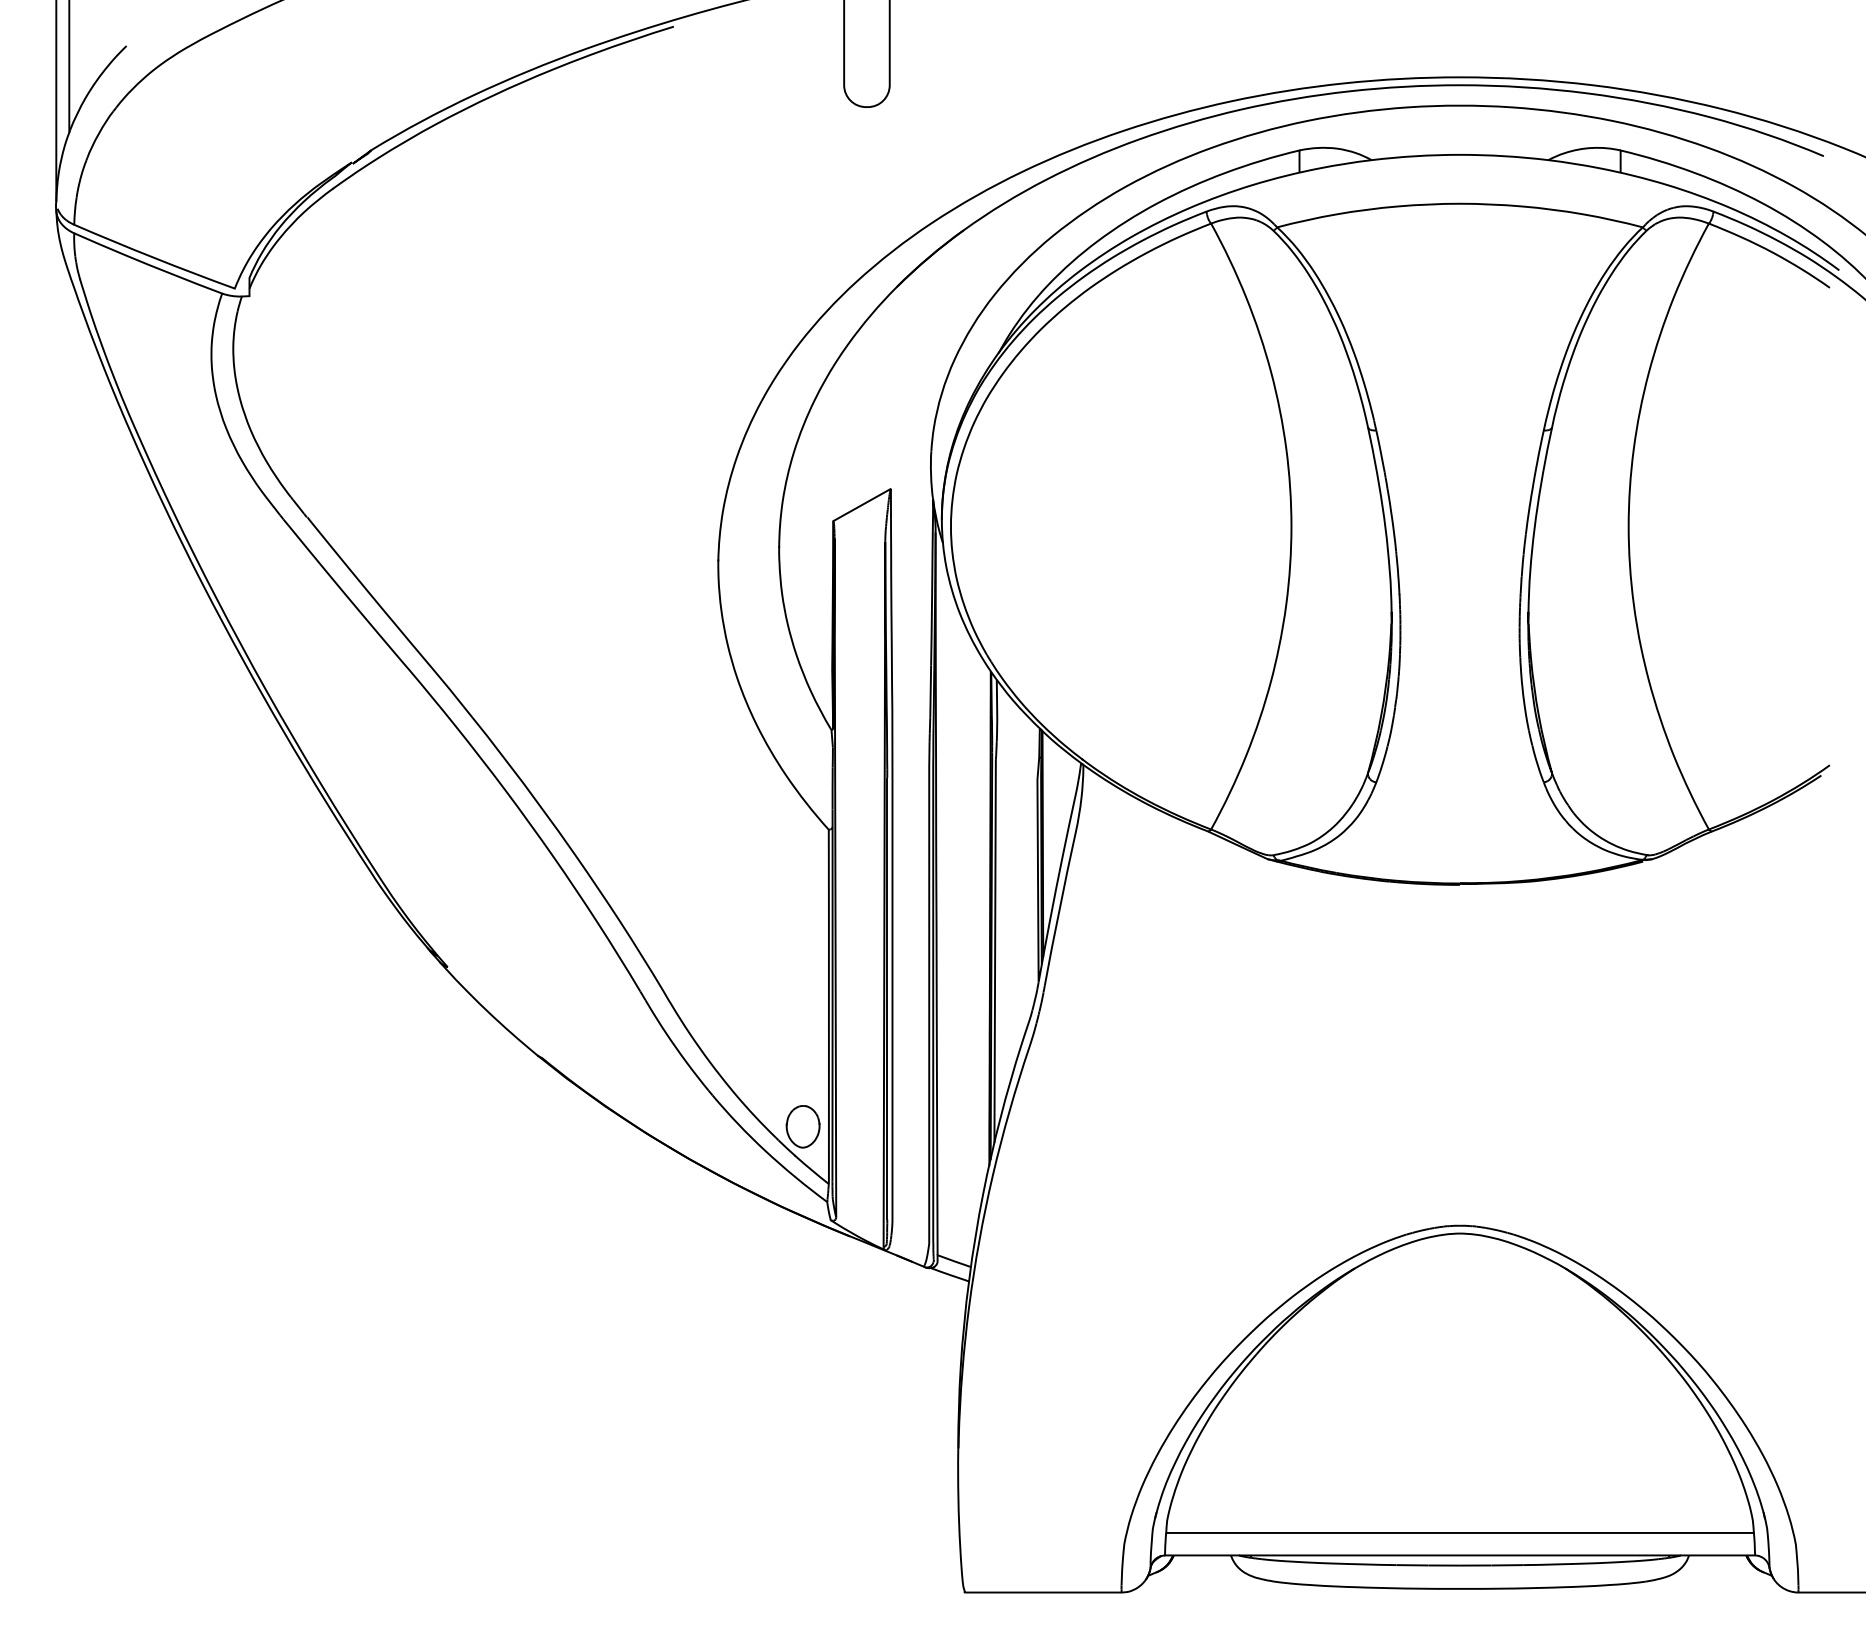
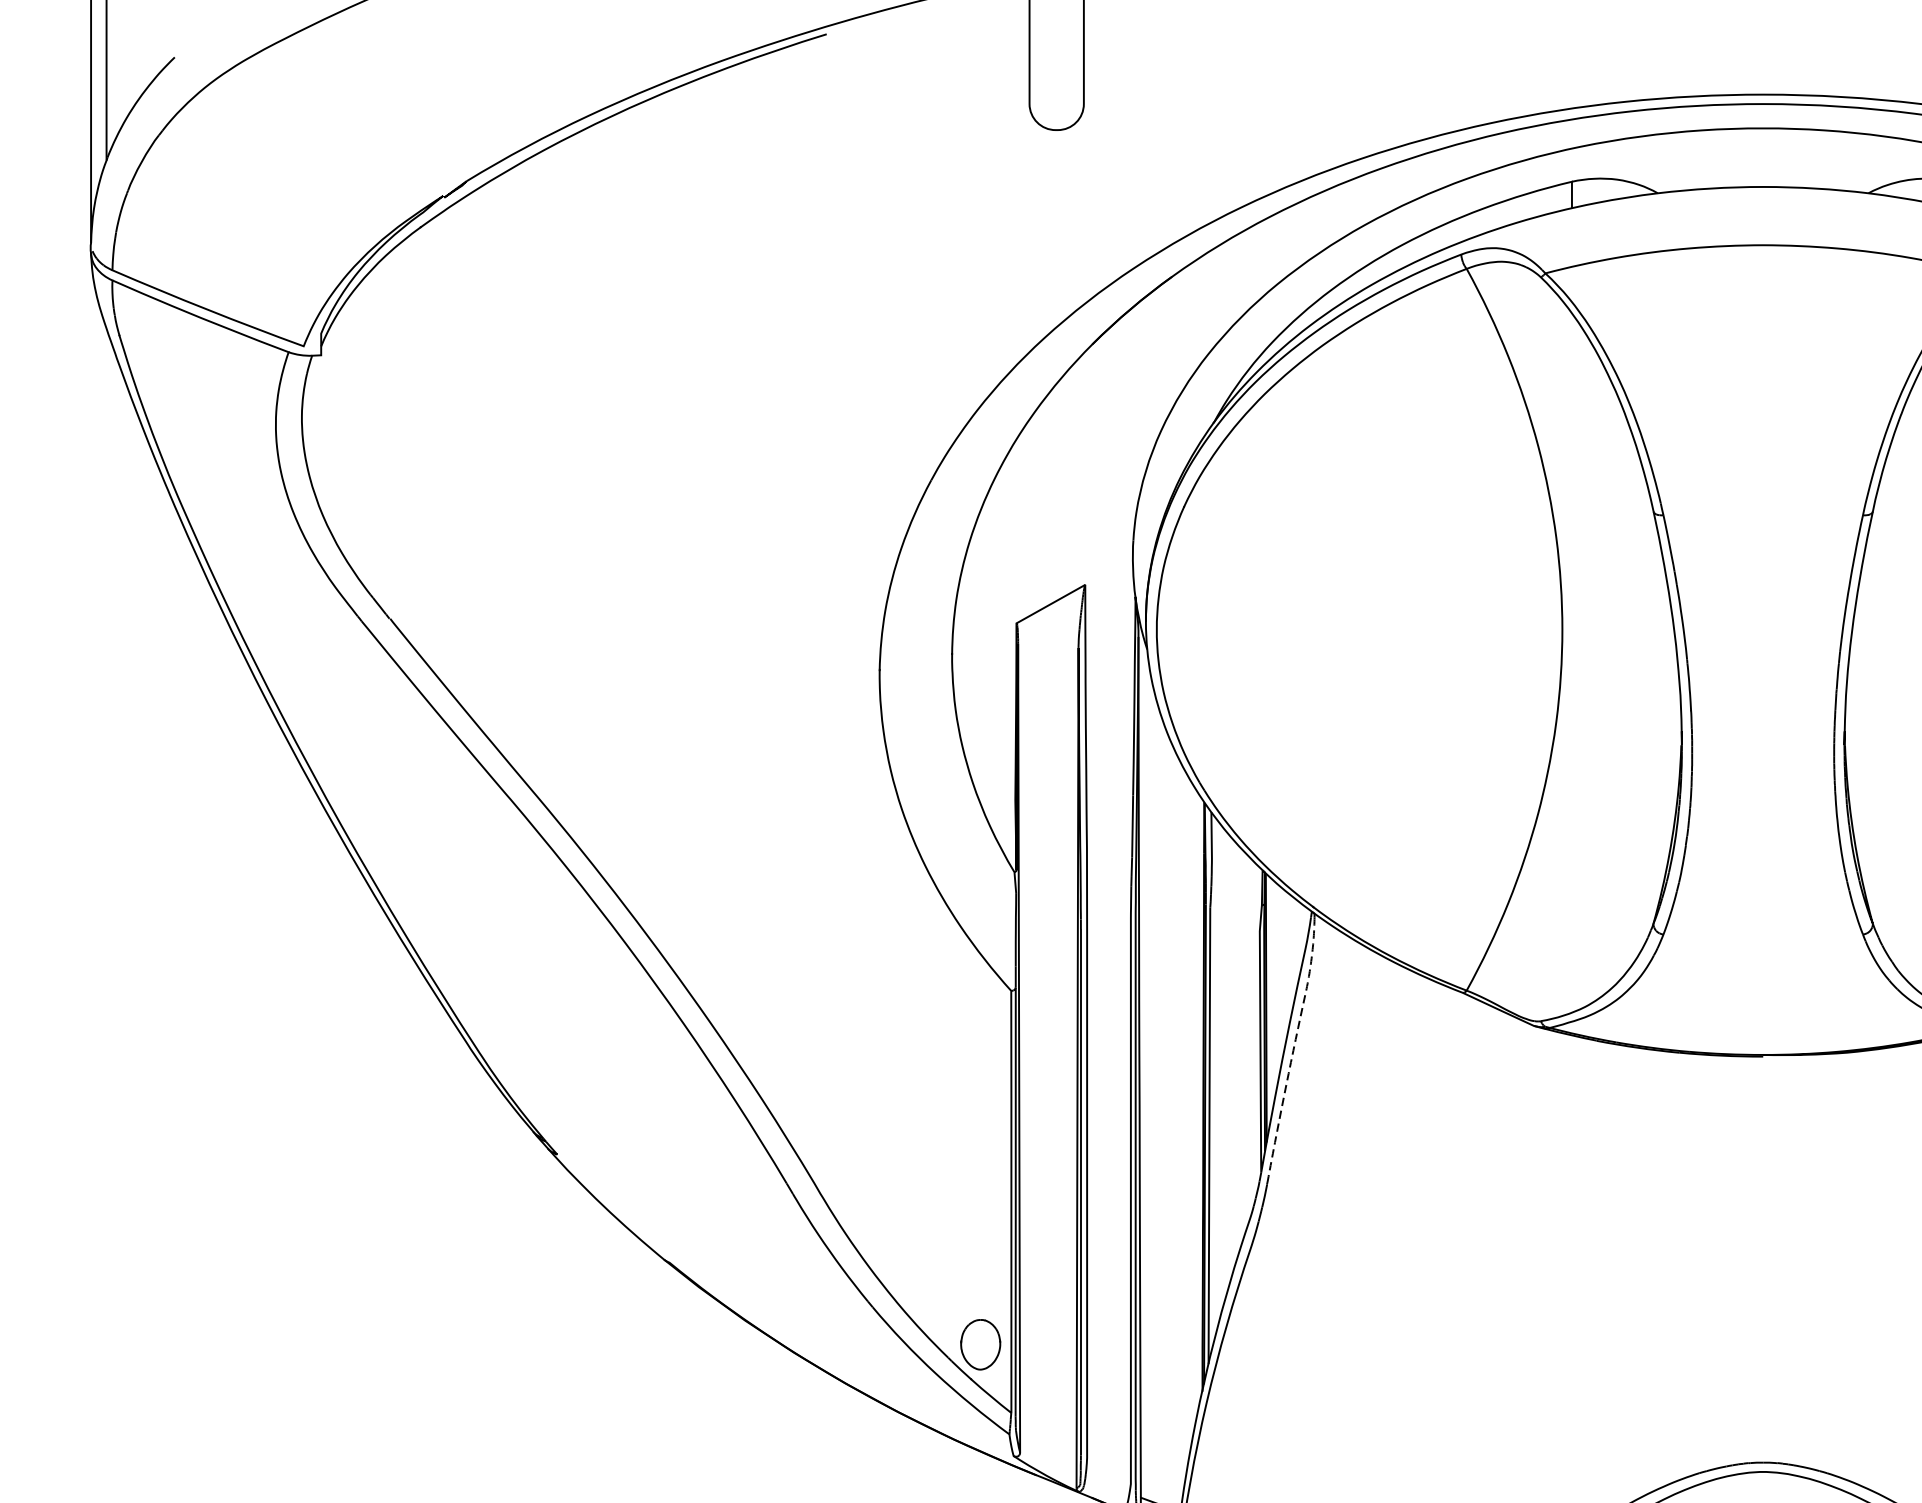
line: (1067, 873) -> (1295, 1043), solid -> dashed

